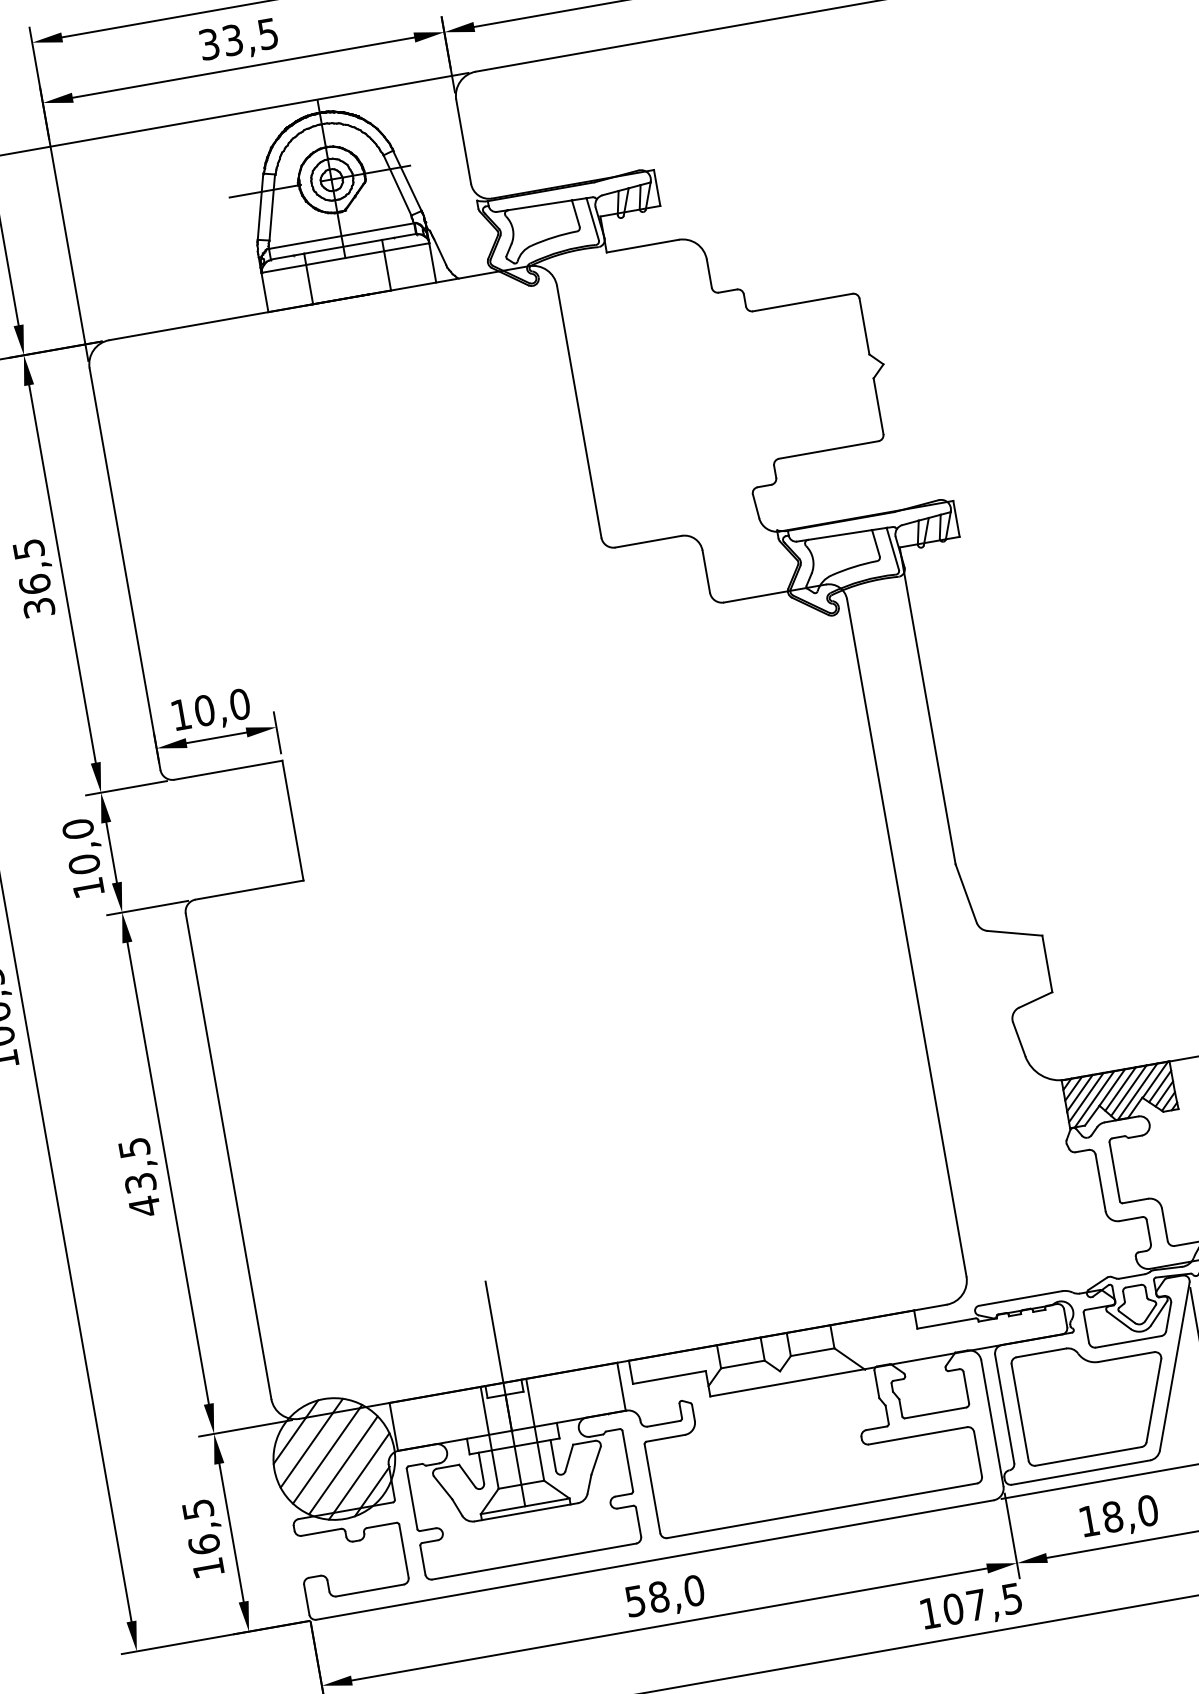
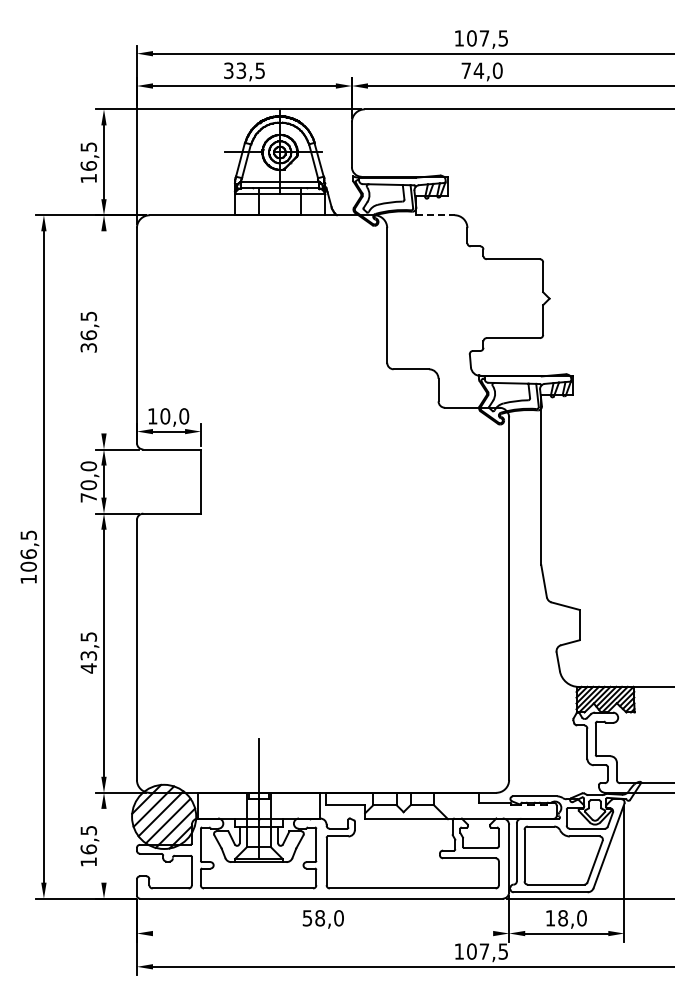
line: (643, 246) -> (435, 215), solid -> dashed
line: (63, 574) -> (104, 332), removed
text: (87, 887) -> (88, 497), 10,0 -> 70,0
line: (232, 1532) -> (104, 845), removed
line: (668, 1624) -> (322, 933), removed

